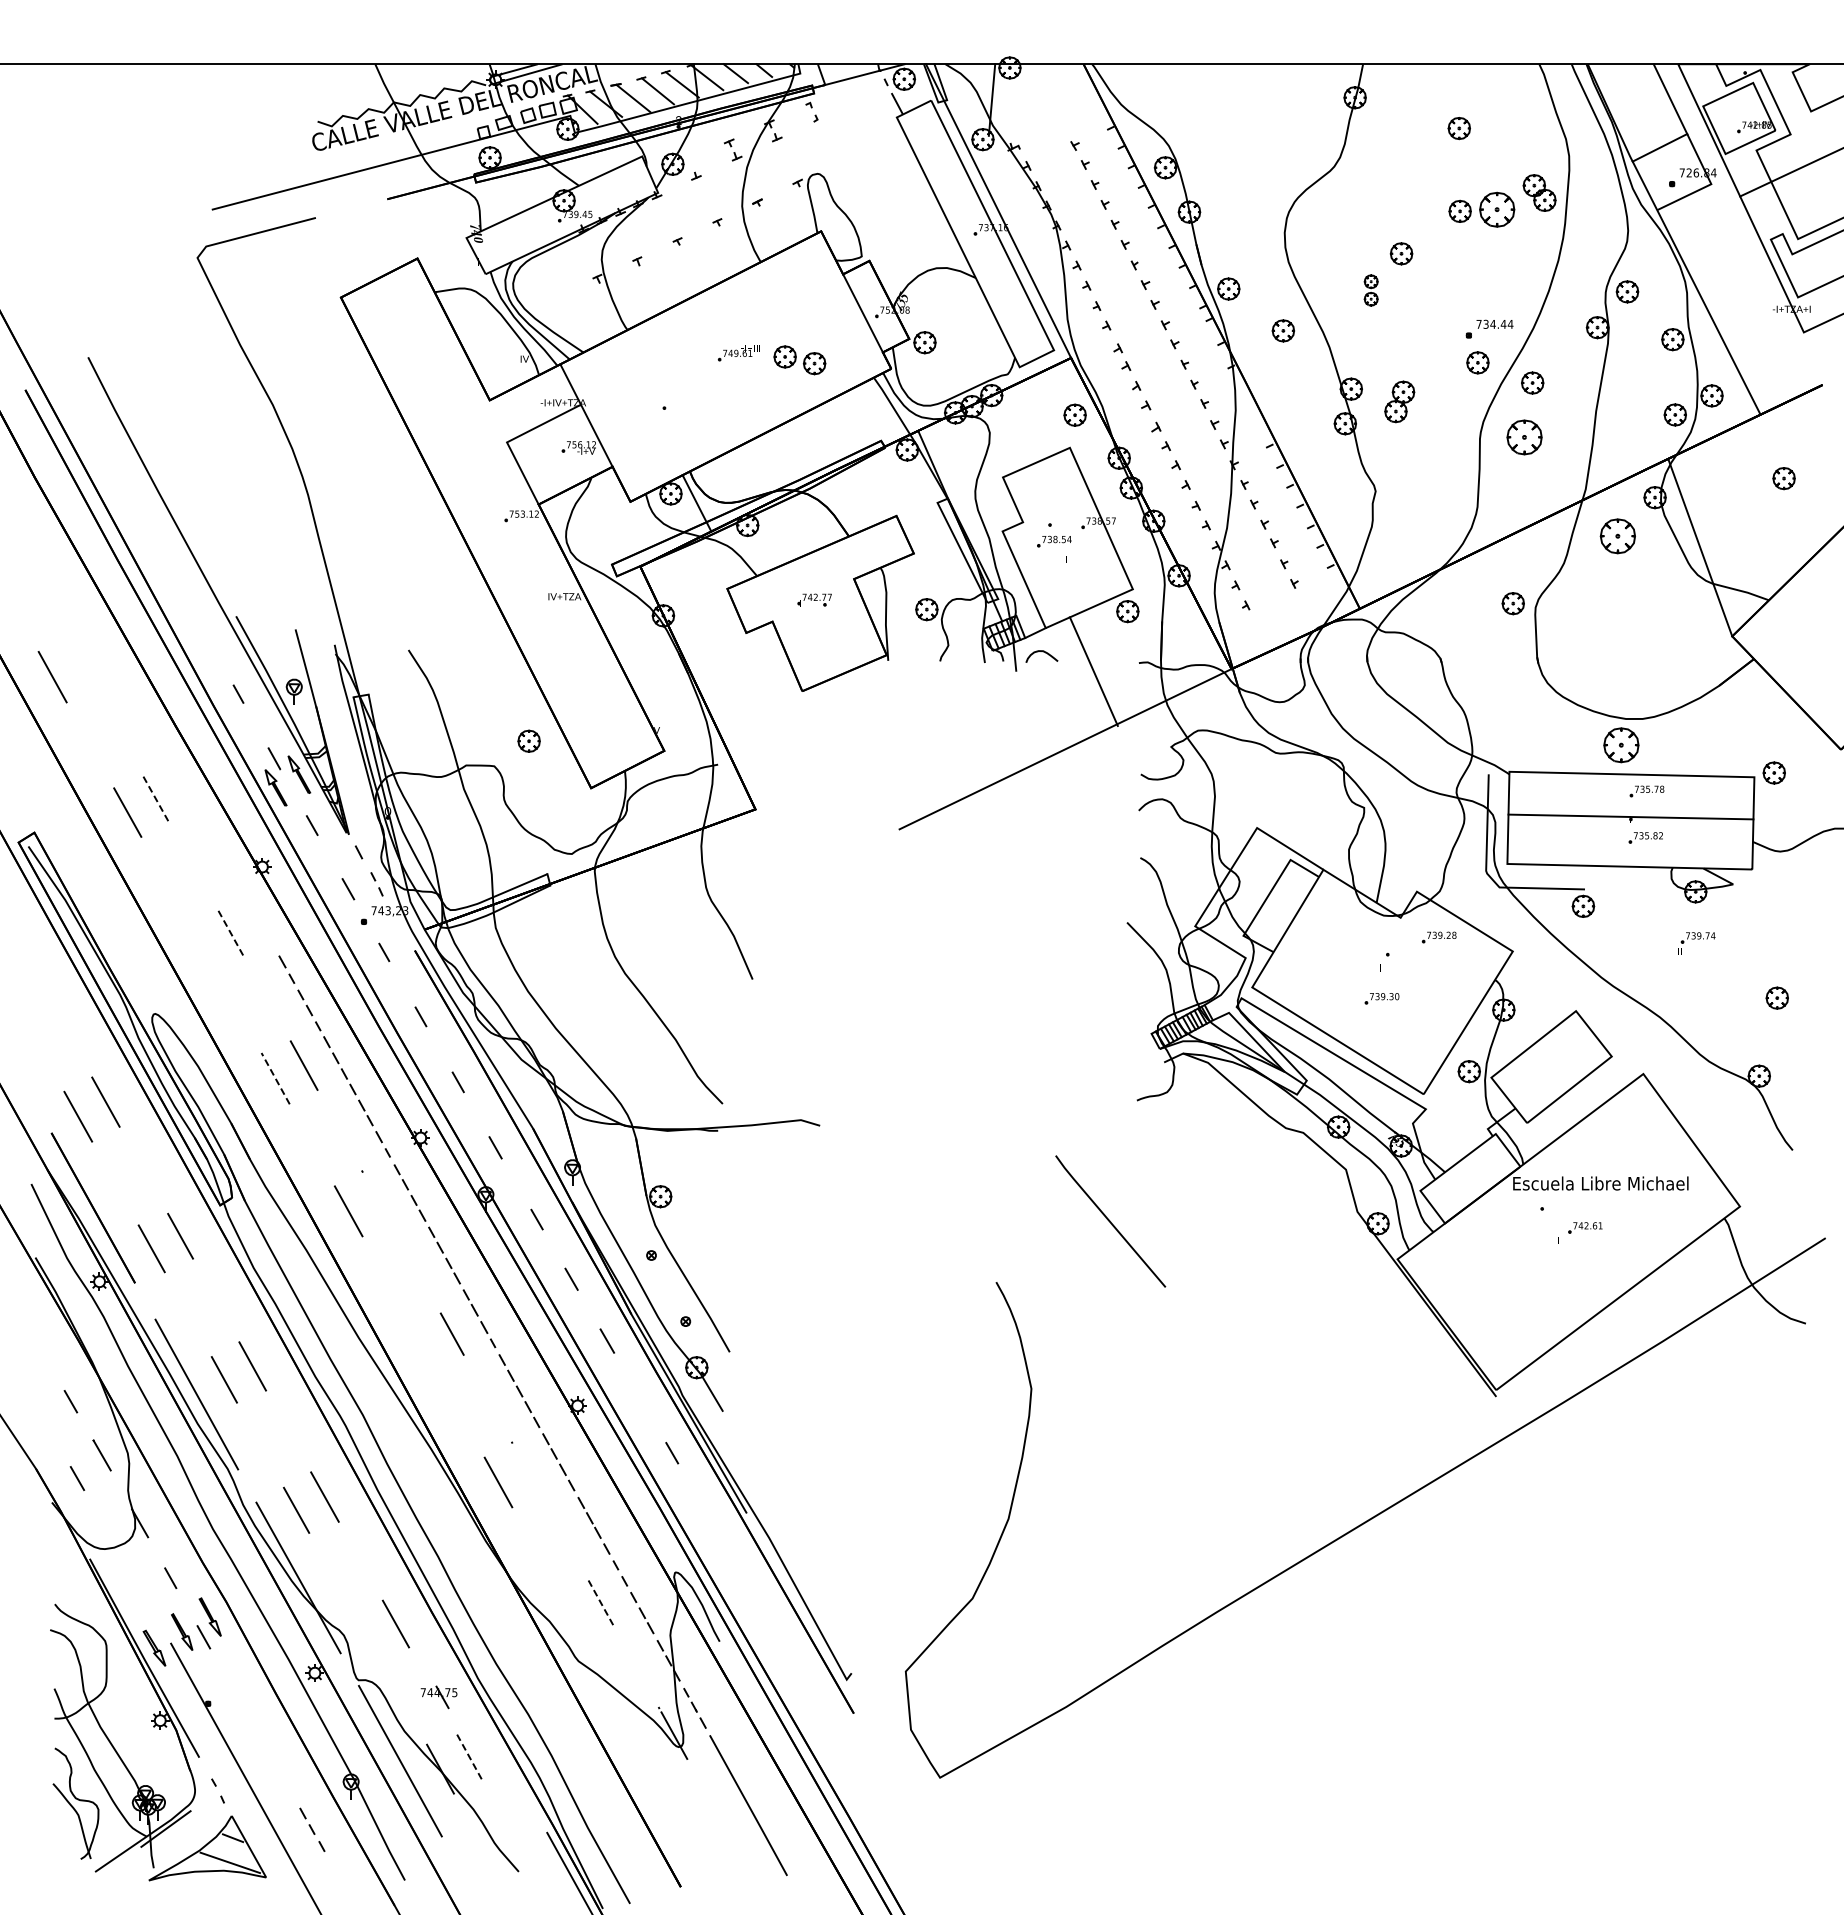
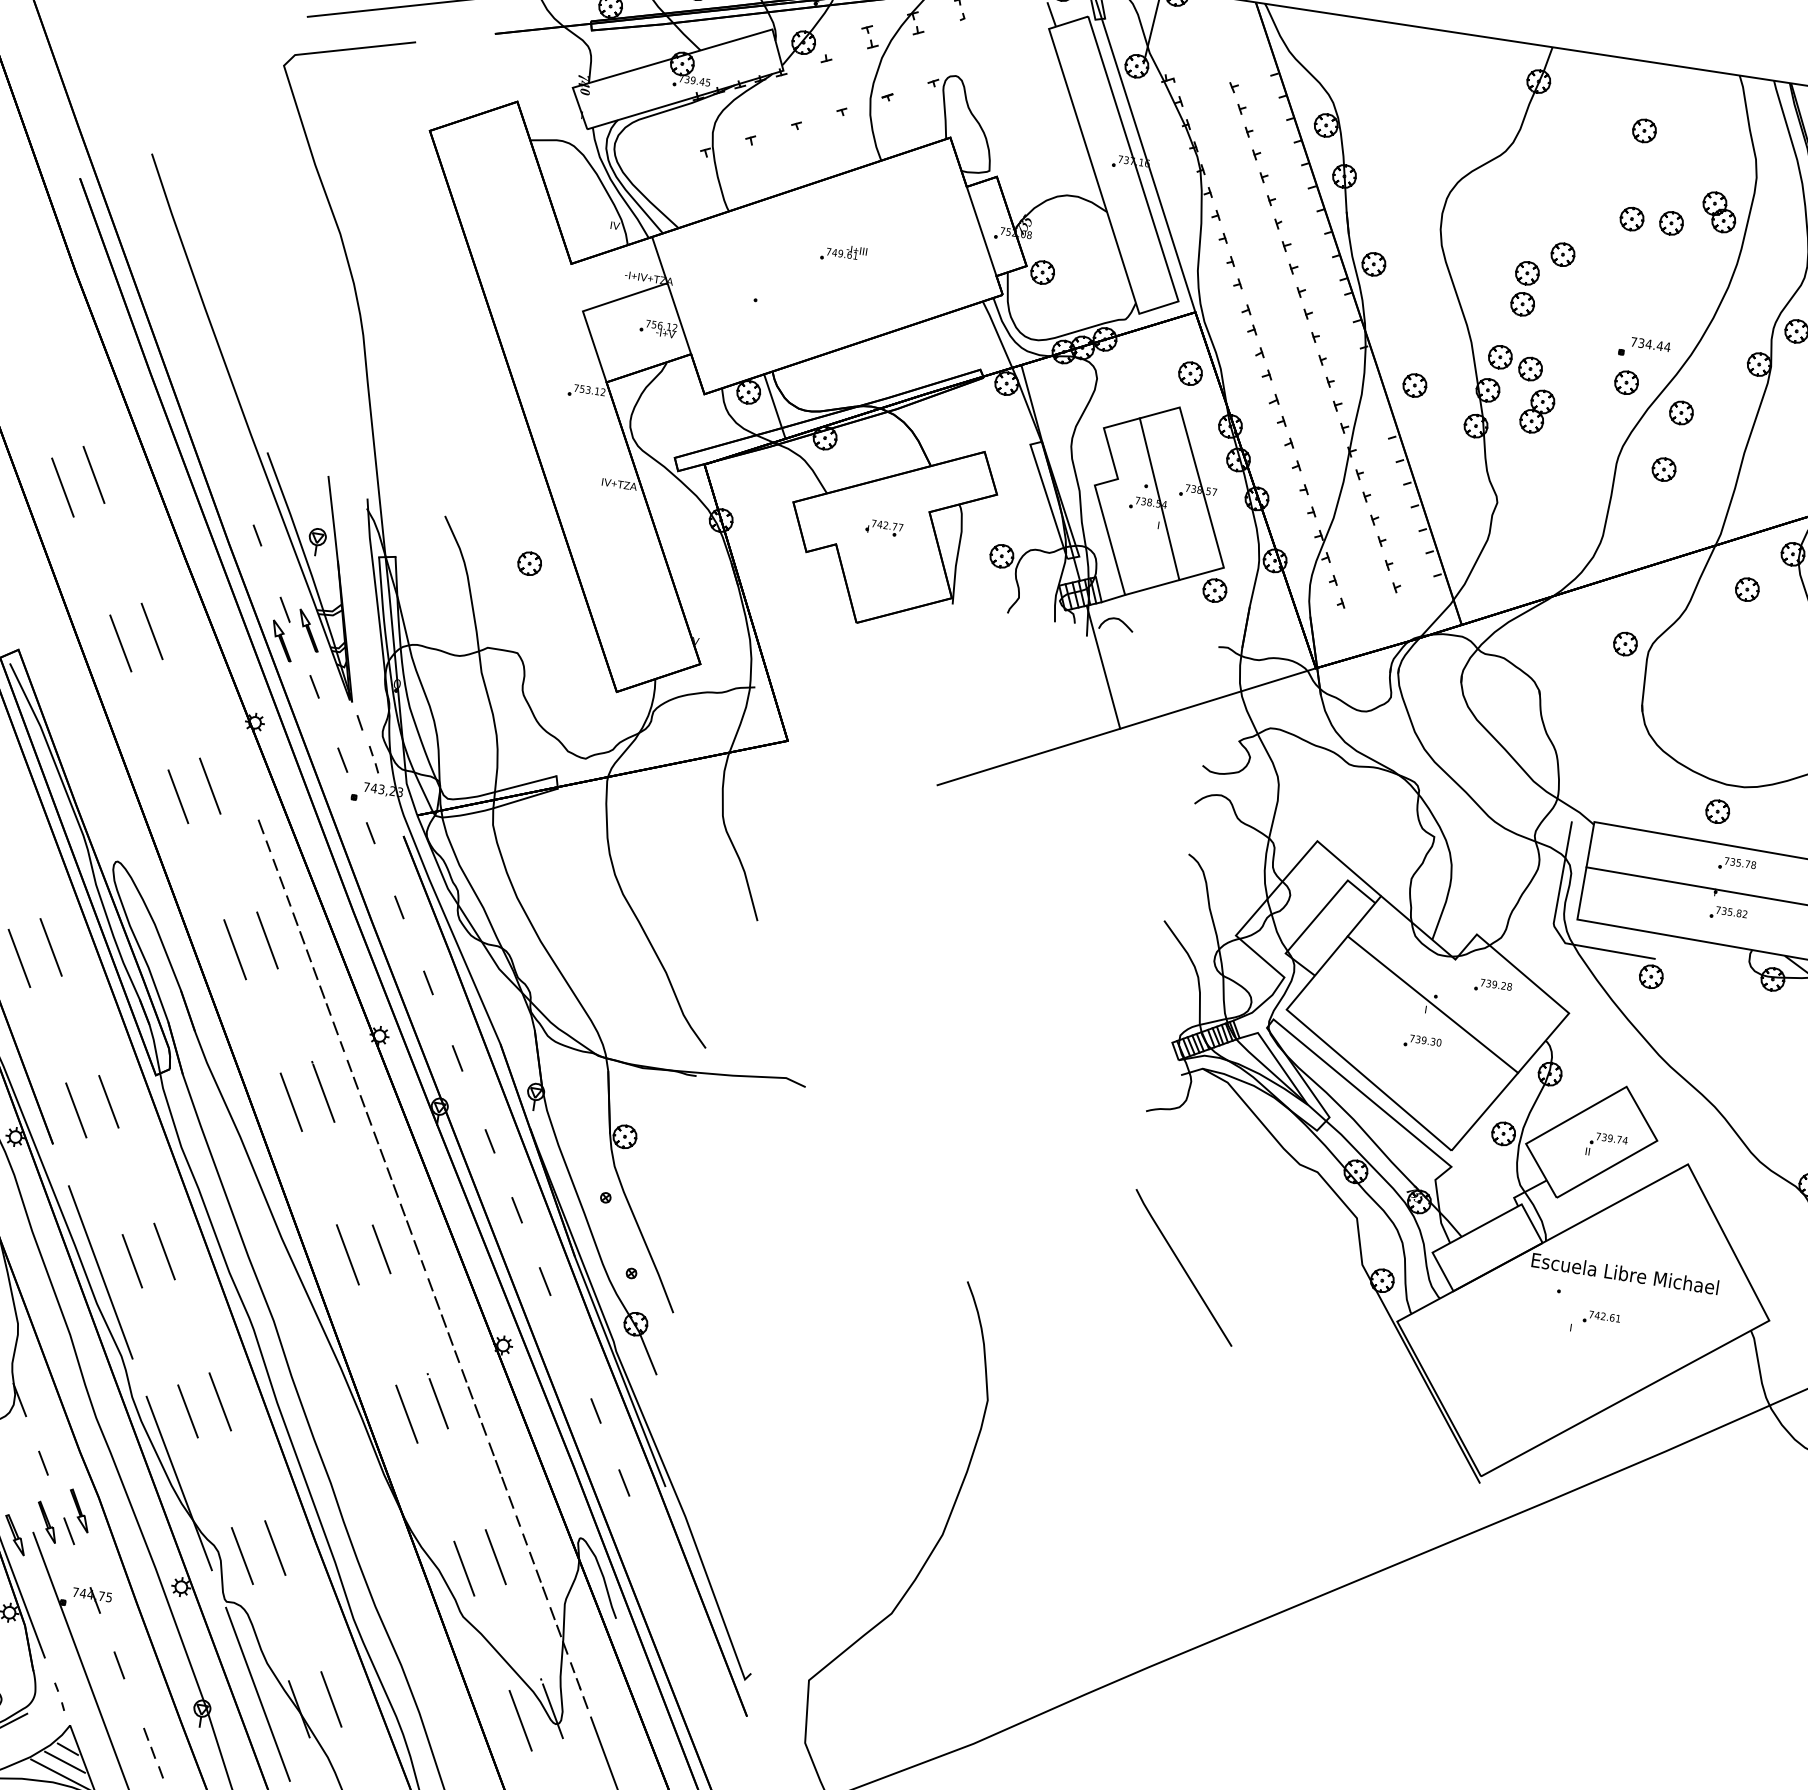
part: (1496, 209) -> (1670, 222), size x0.62
part: (1370, 290) -> (1524, 288), size x1.67
part: (1283, 330) -> (1415, 385), moved
part: (799, 360) -> (1515, 363), moved
part: (1524, 437) -> (1664, 469), size x0.62
line: (1063, 534) -> (1158, 498), added
part: (1617, 536) -> (1746, 589), size x0.62
line: (79, 660) -> (94, 474), added
line: (1093, 671) -> (1103, 667), moved
part: (528, 740) -> (529, 562), moved
part: (1621, 744) -> (1717, 811), size x0.62
line: (154, 796) -> (151, 630), dashed -> solid
line: (229, 931) -> (209, 786), dashed -> solid
part: (1696, 943) -> (1606, 1146), moved
line: (201, 945) -> (177, 796), added
line: (1386, 962) -> (1433, 1004), added
line: (275, 1078) -> (235, 949), dashed -> solid
line: (377, 1198) -> (324, 1093), added
line: (1110, 1221) -> (1183, 1267), moved
line: (421, 1343) -> (347, 1254), added
line: (526, 1467) -> (439, 1402), added
line: (707, 1515) -> (623, 1482), added
line: (600, 1601) -> (496, 1556), dashed -> solid
line: (572, 1616) -> (463, 1568), added
line: (366, 1635) -> (242, 1555), added
part: (438, 1697) -> (91, 1599), moved
line: (645, 1748) -> (520, 1720), added
line: (268, 1753) -> (119, 1665), added
line: (468, 1755) -> (331, 1699), dashed -> solid
line: (231, 1850) -> (64, 1762), added

